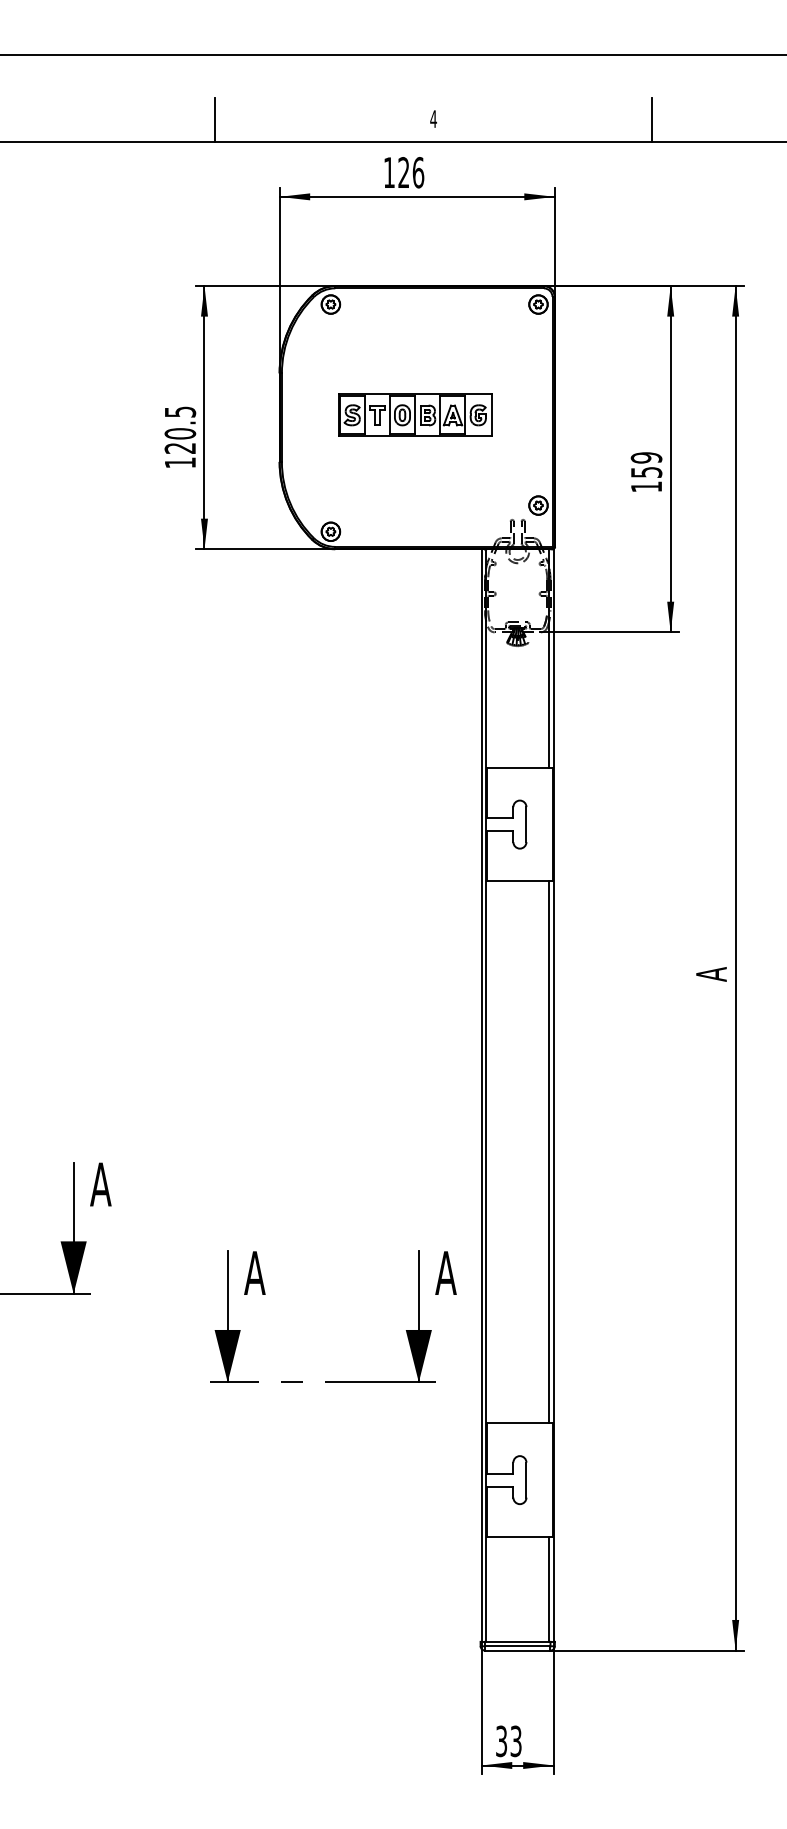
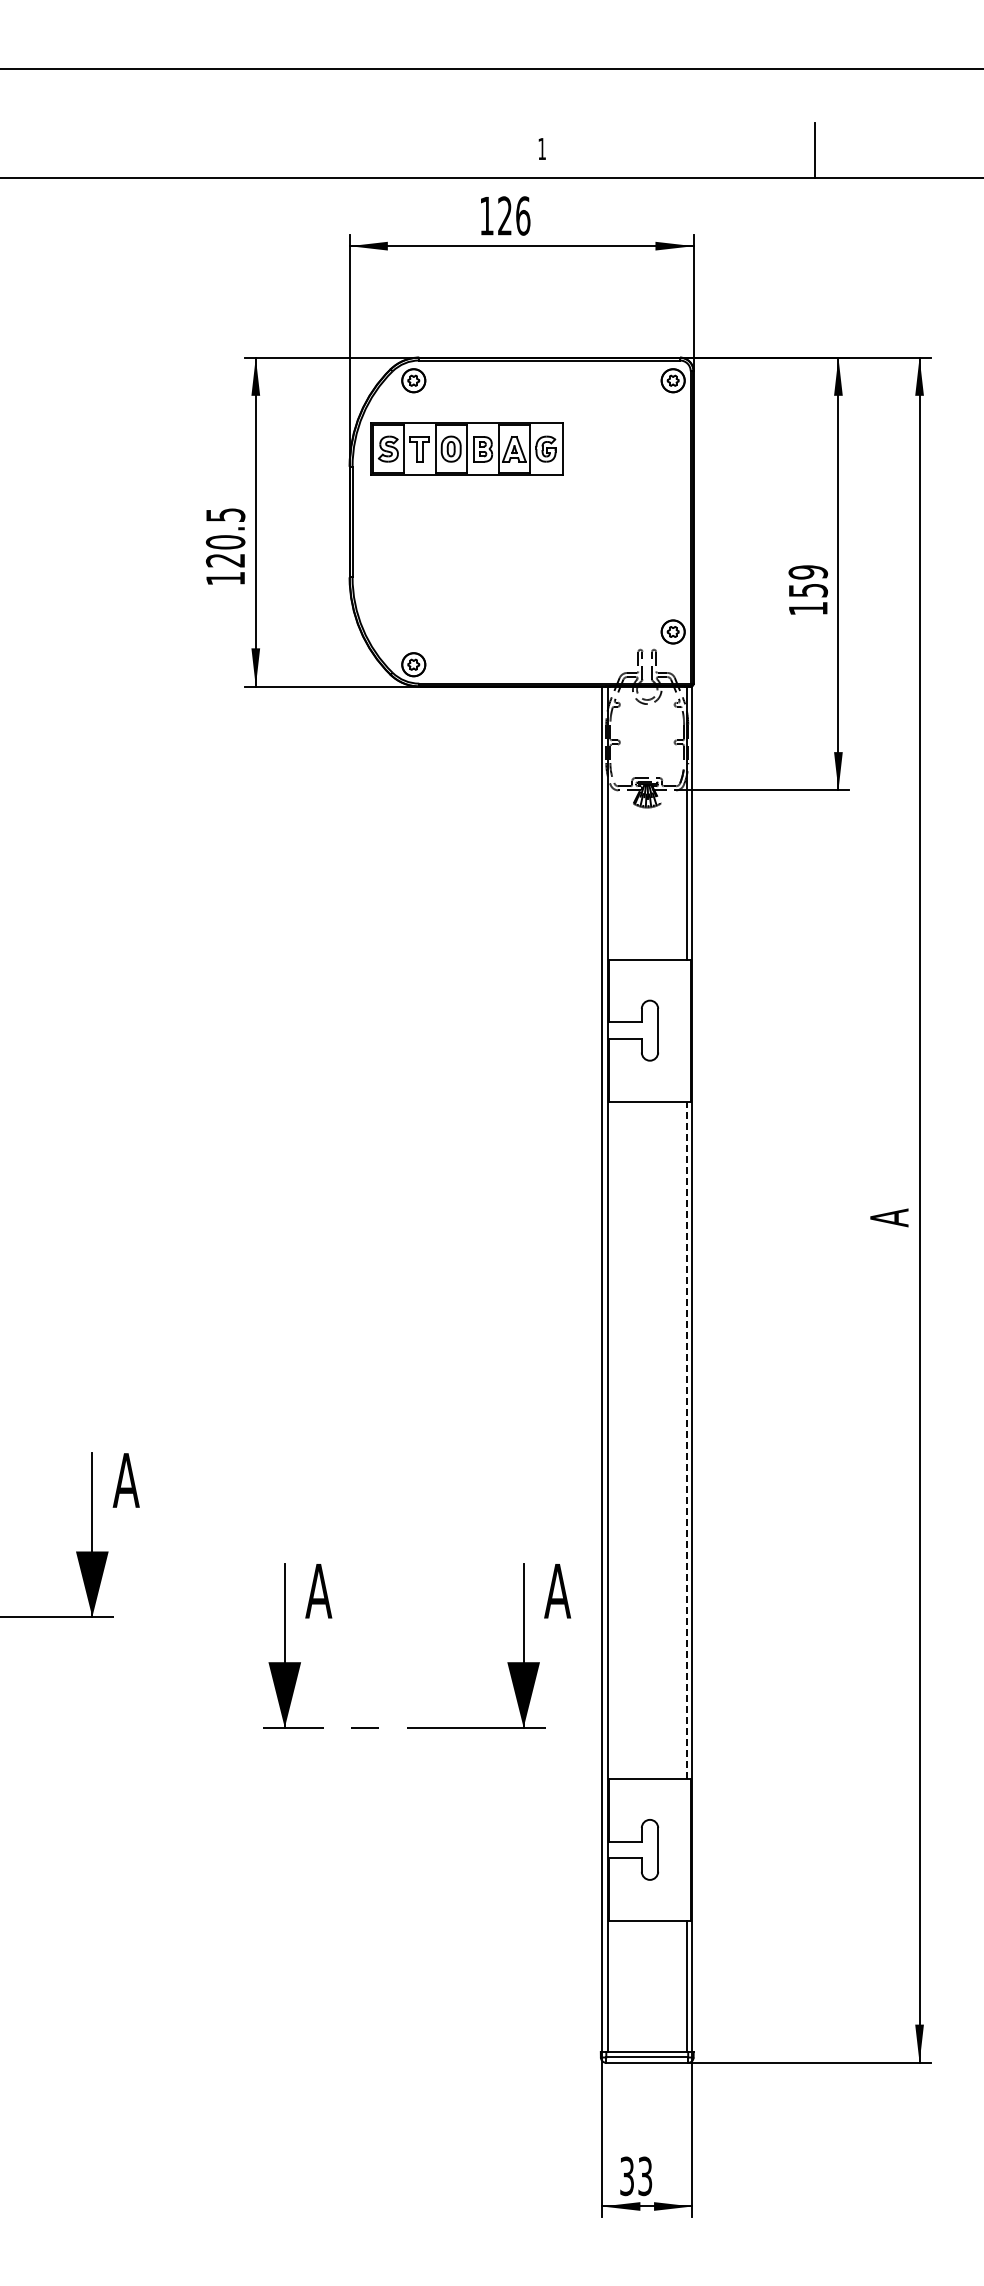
text: (433, 118) -> (541, 148), 4 -> 1
line: (214, 120) -> (268, 150), removed
part: (414, 414) -> (466, 448), moved
line: (549, 1152) -> (686, 1440), solid -> dashed

